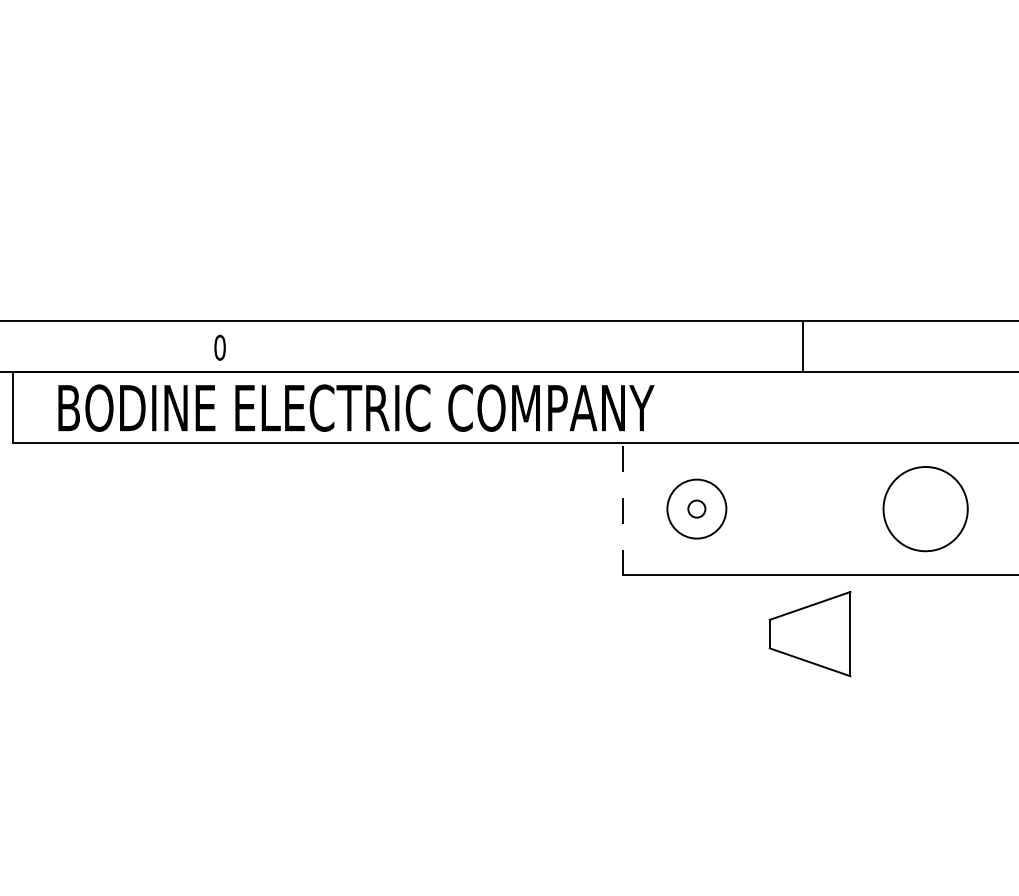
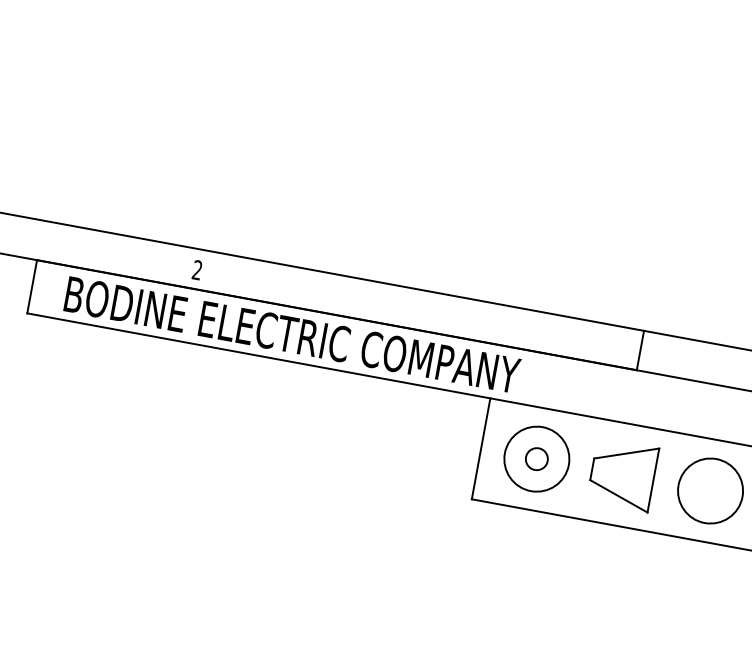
text: (219, 347) -> (196, 269), 0 -> 2
line: (623, 508) -> (481, 448), dashed -> solid
circle: (696, 508) -> (536, 458), size x1.43
circle: (696, 508) -> (536, 458), size x1.67
part: (809, 634) -> (622, 475), moved

